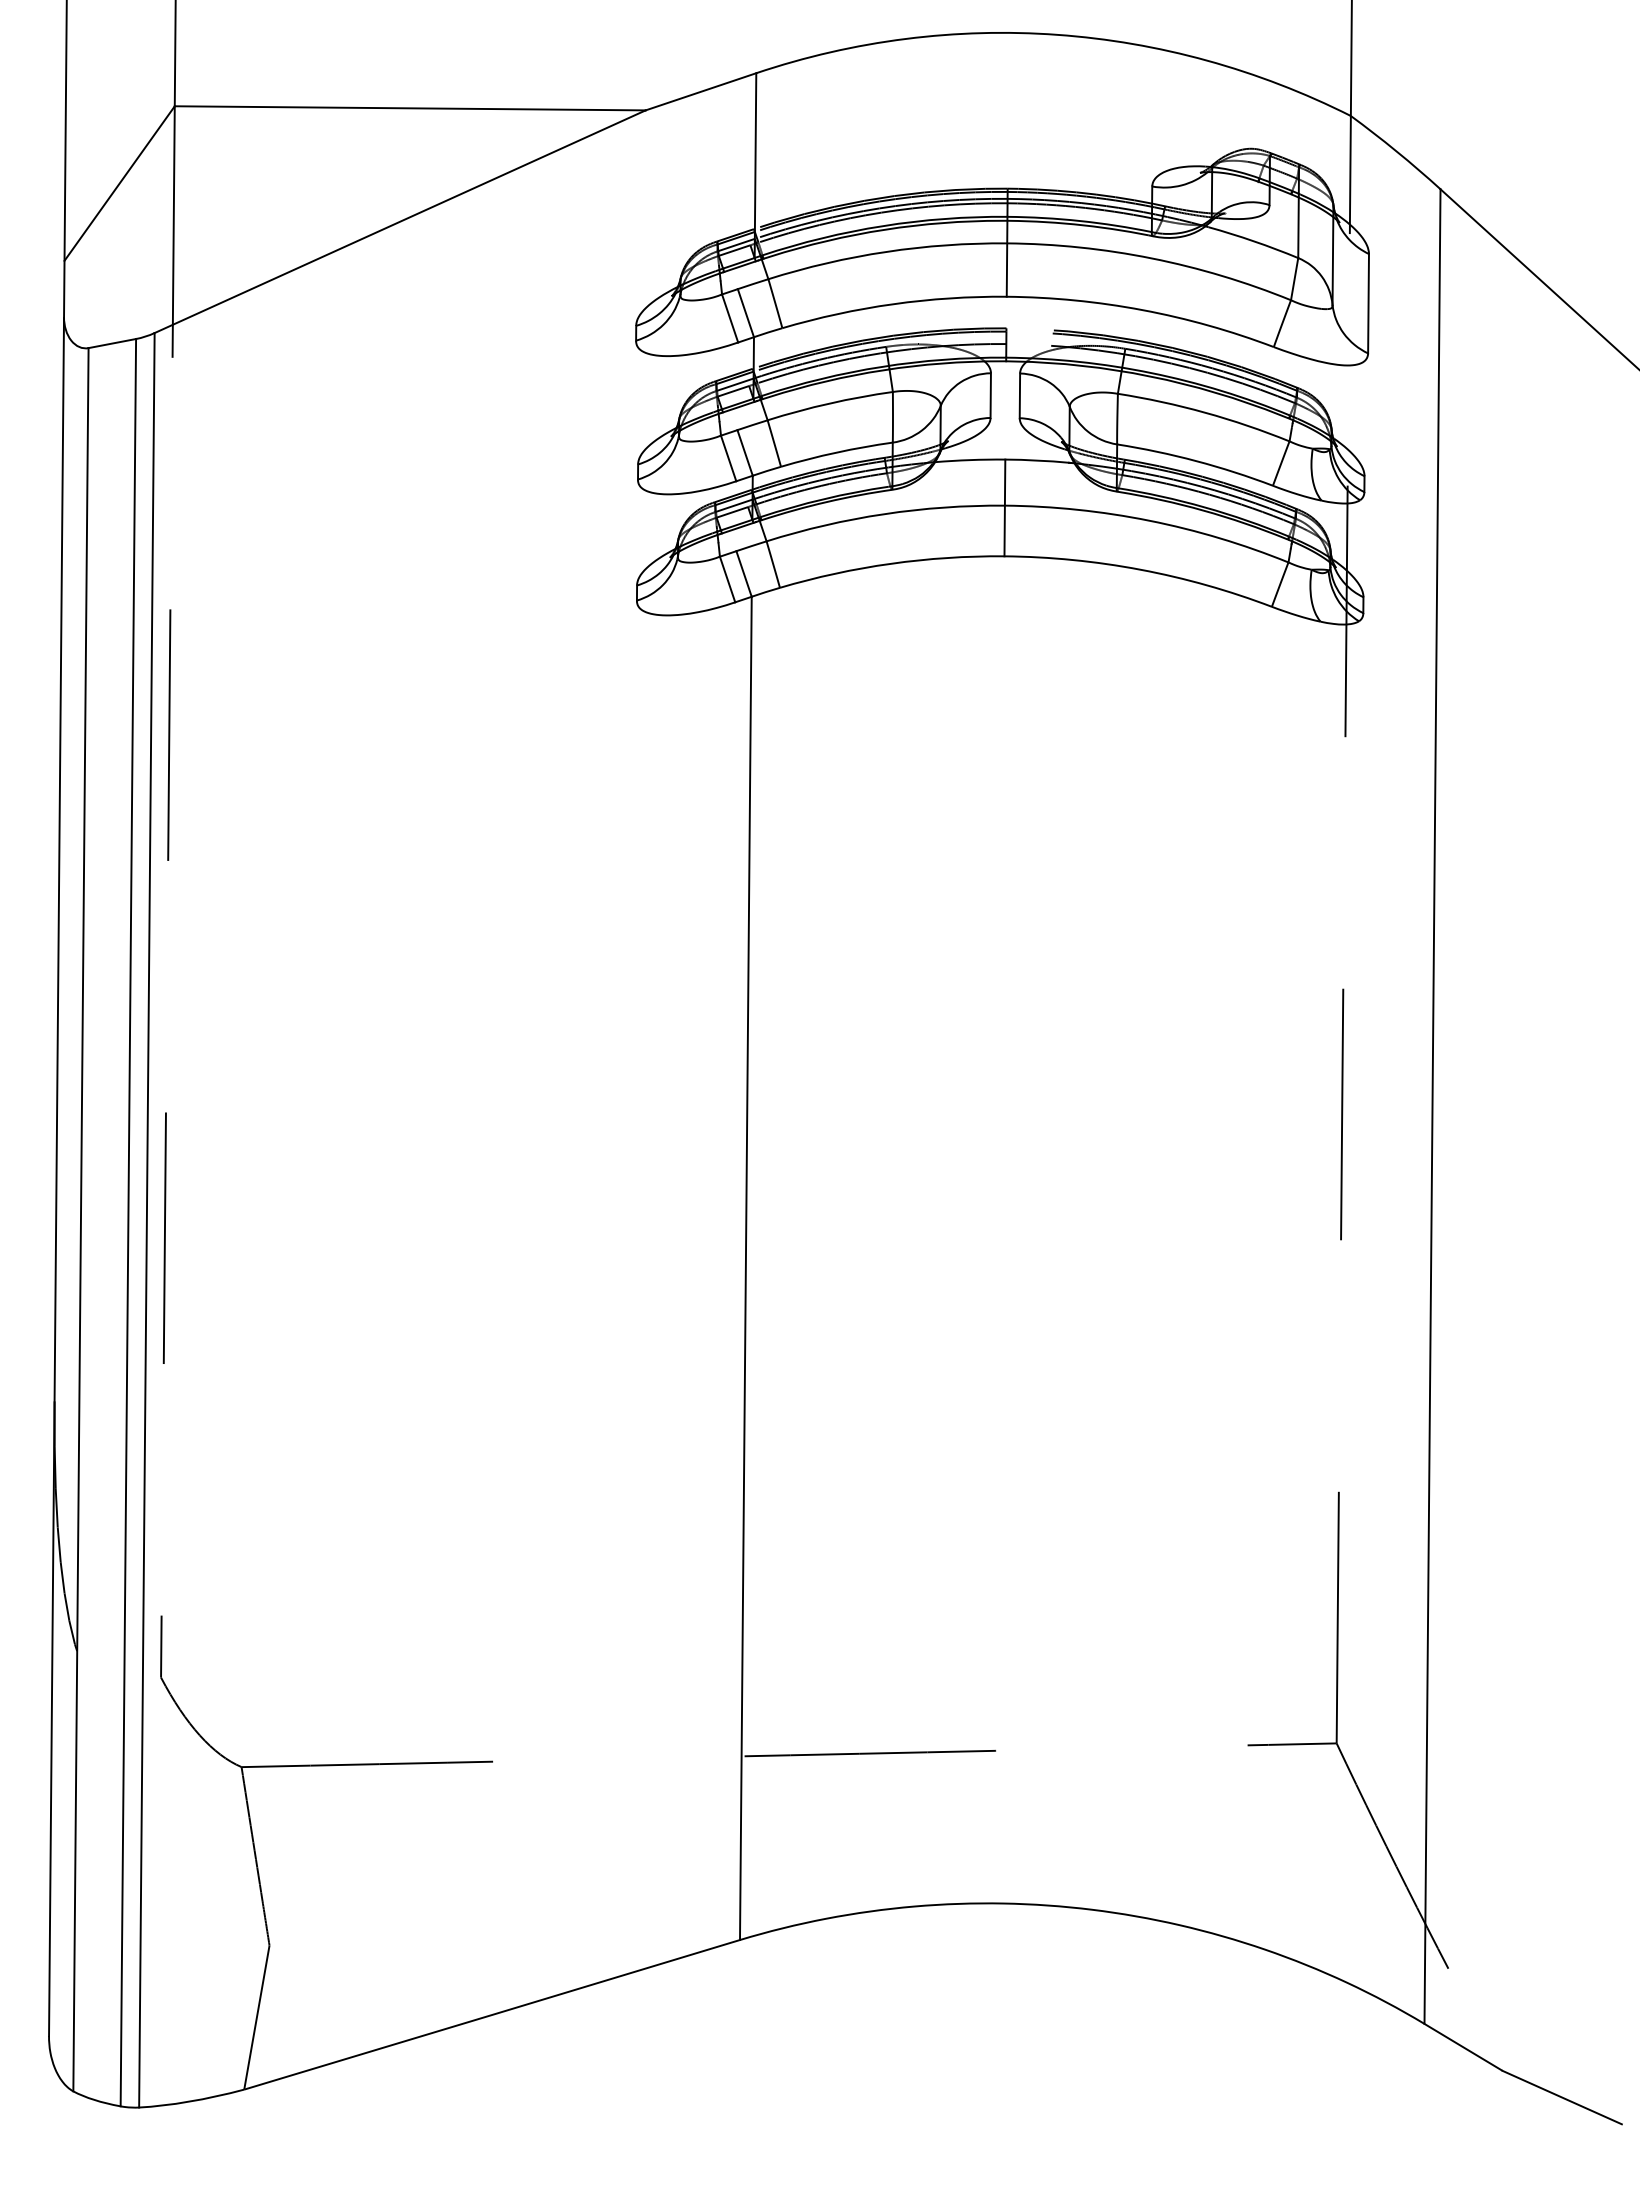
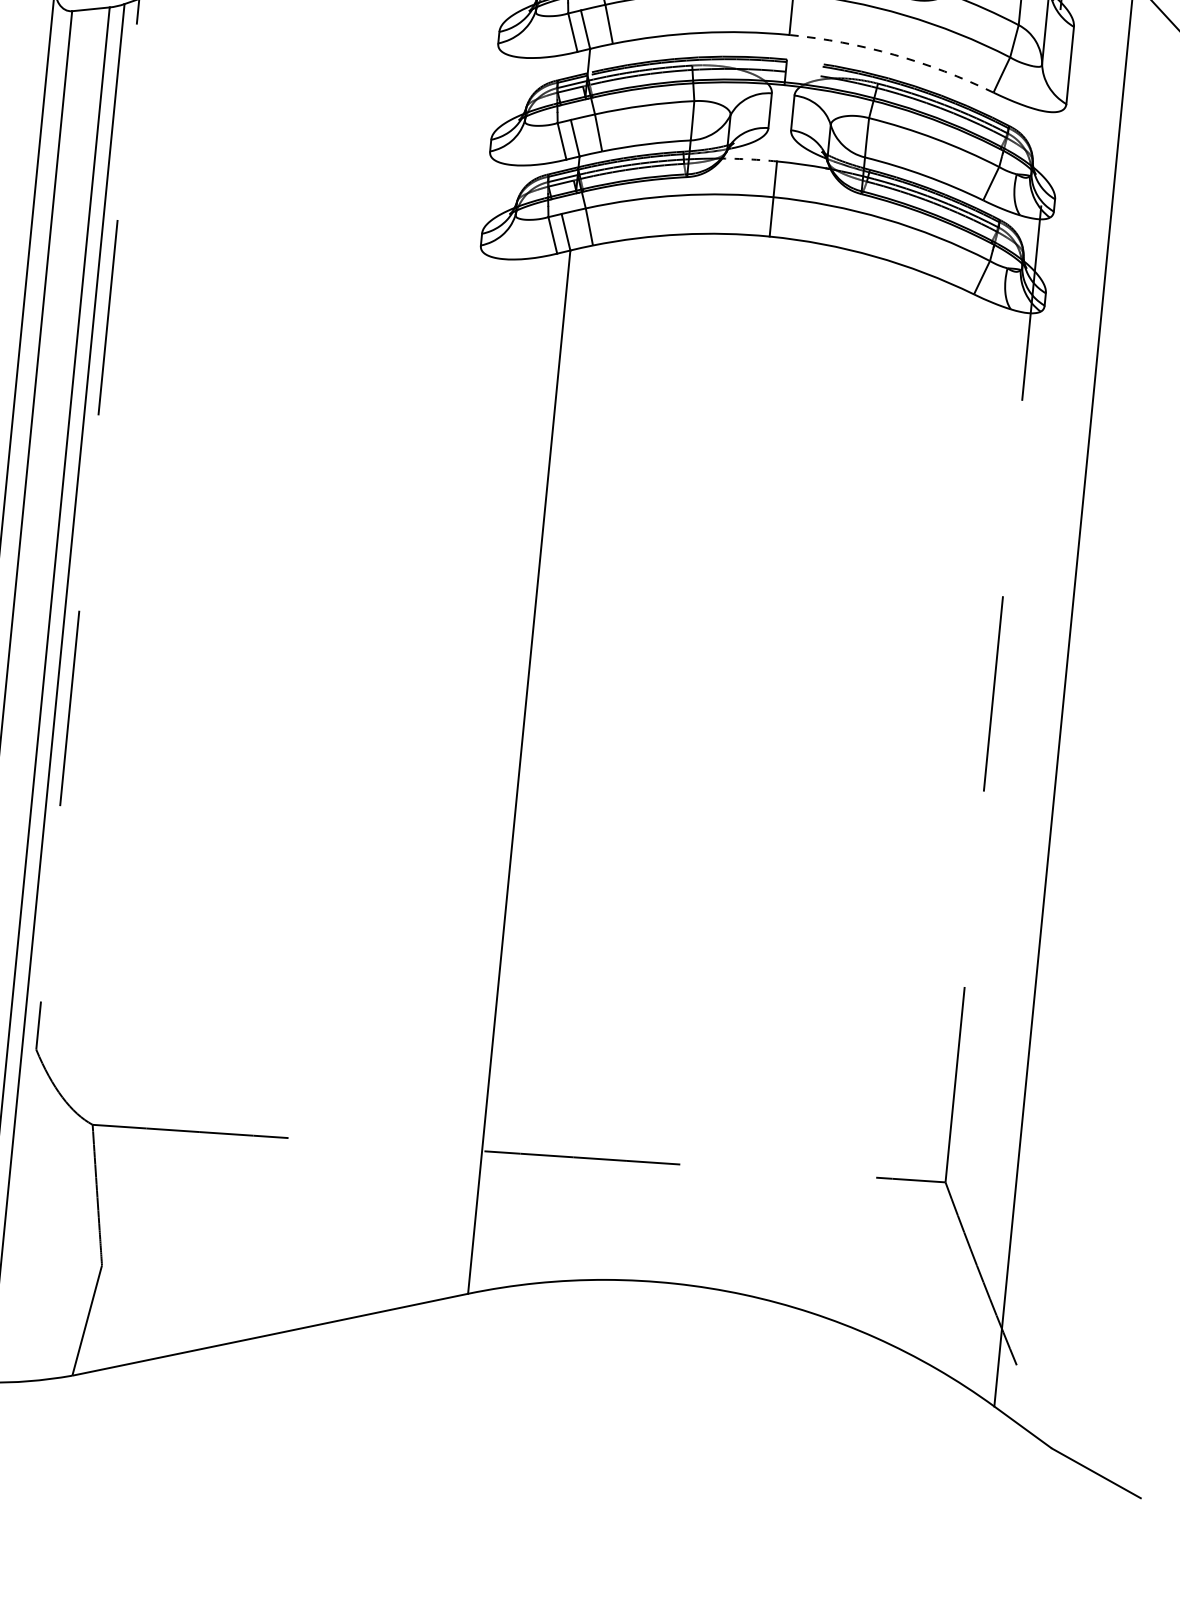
arc: (1142, 310) -> (894, 55), solid -> dashed
arc: (970, 460) -> (749, 159), solid -> dashed

